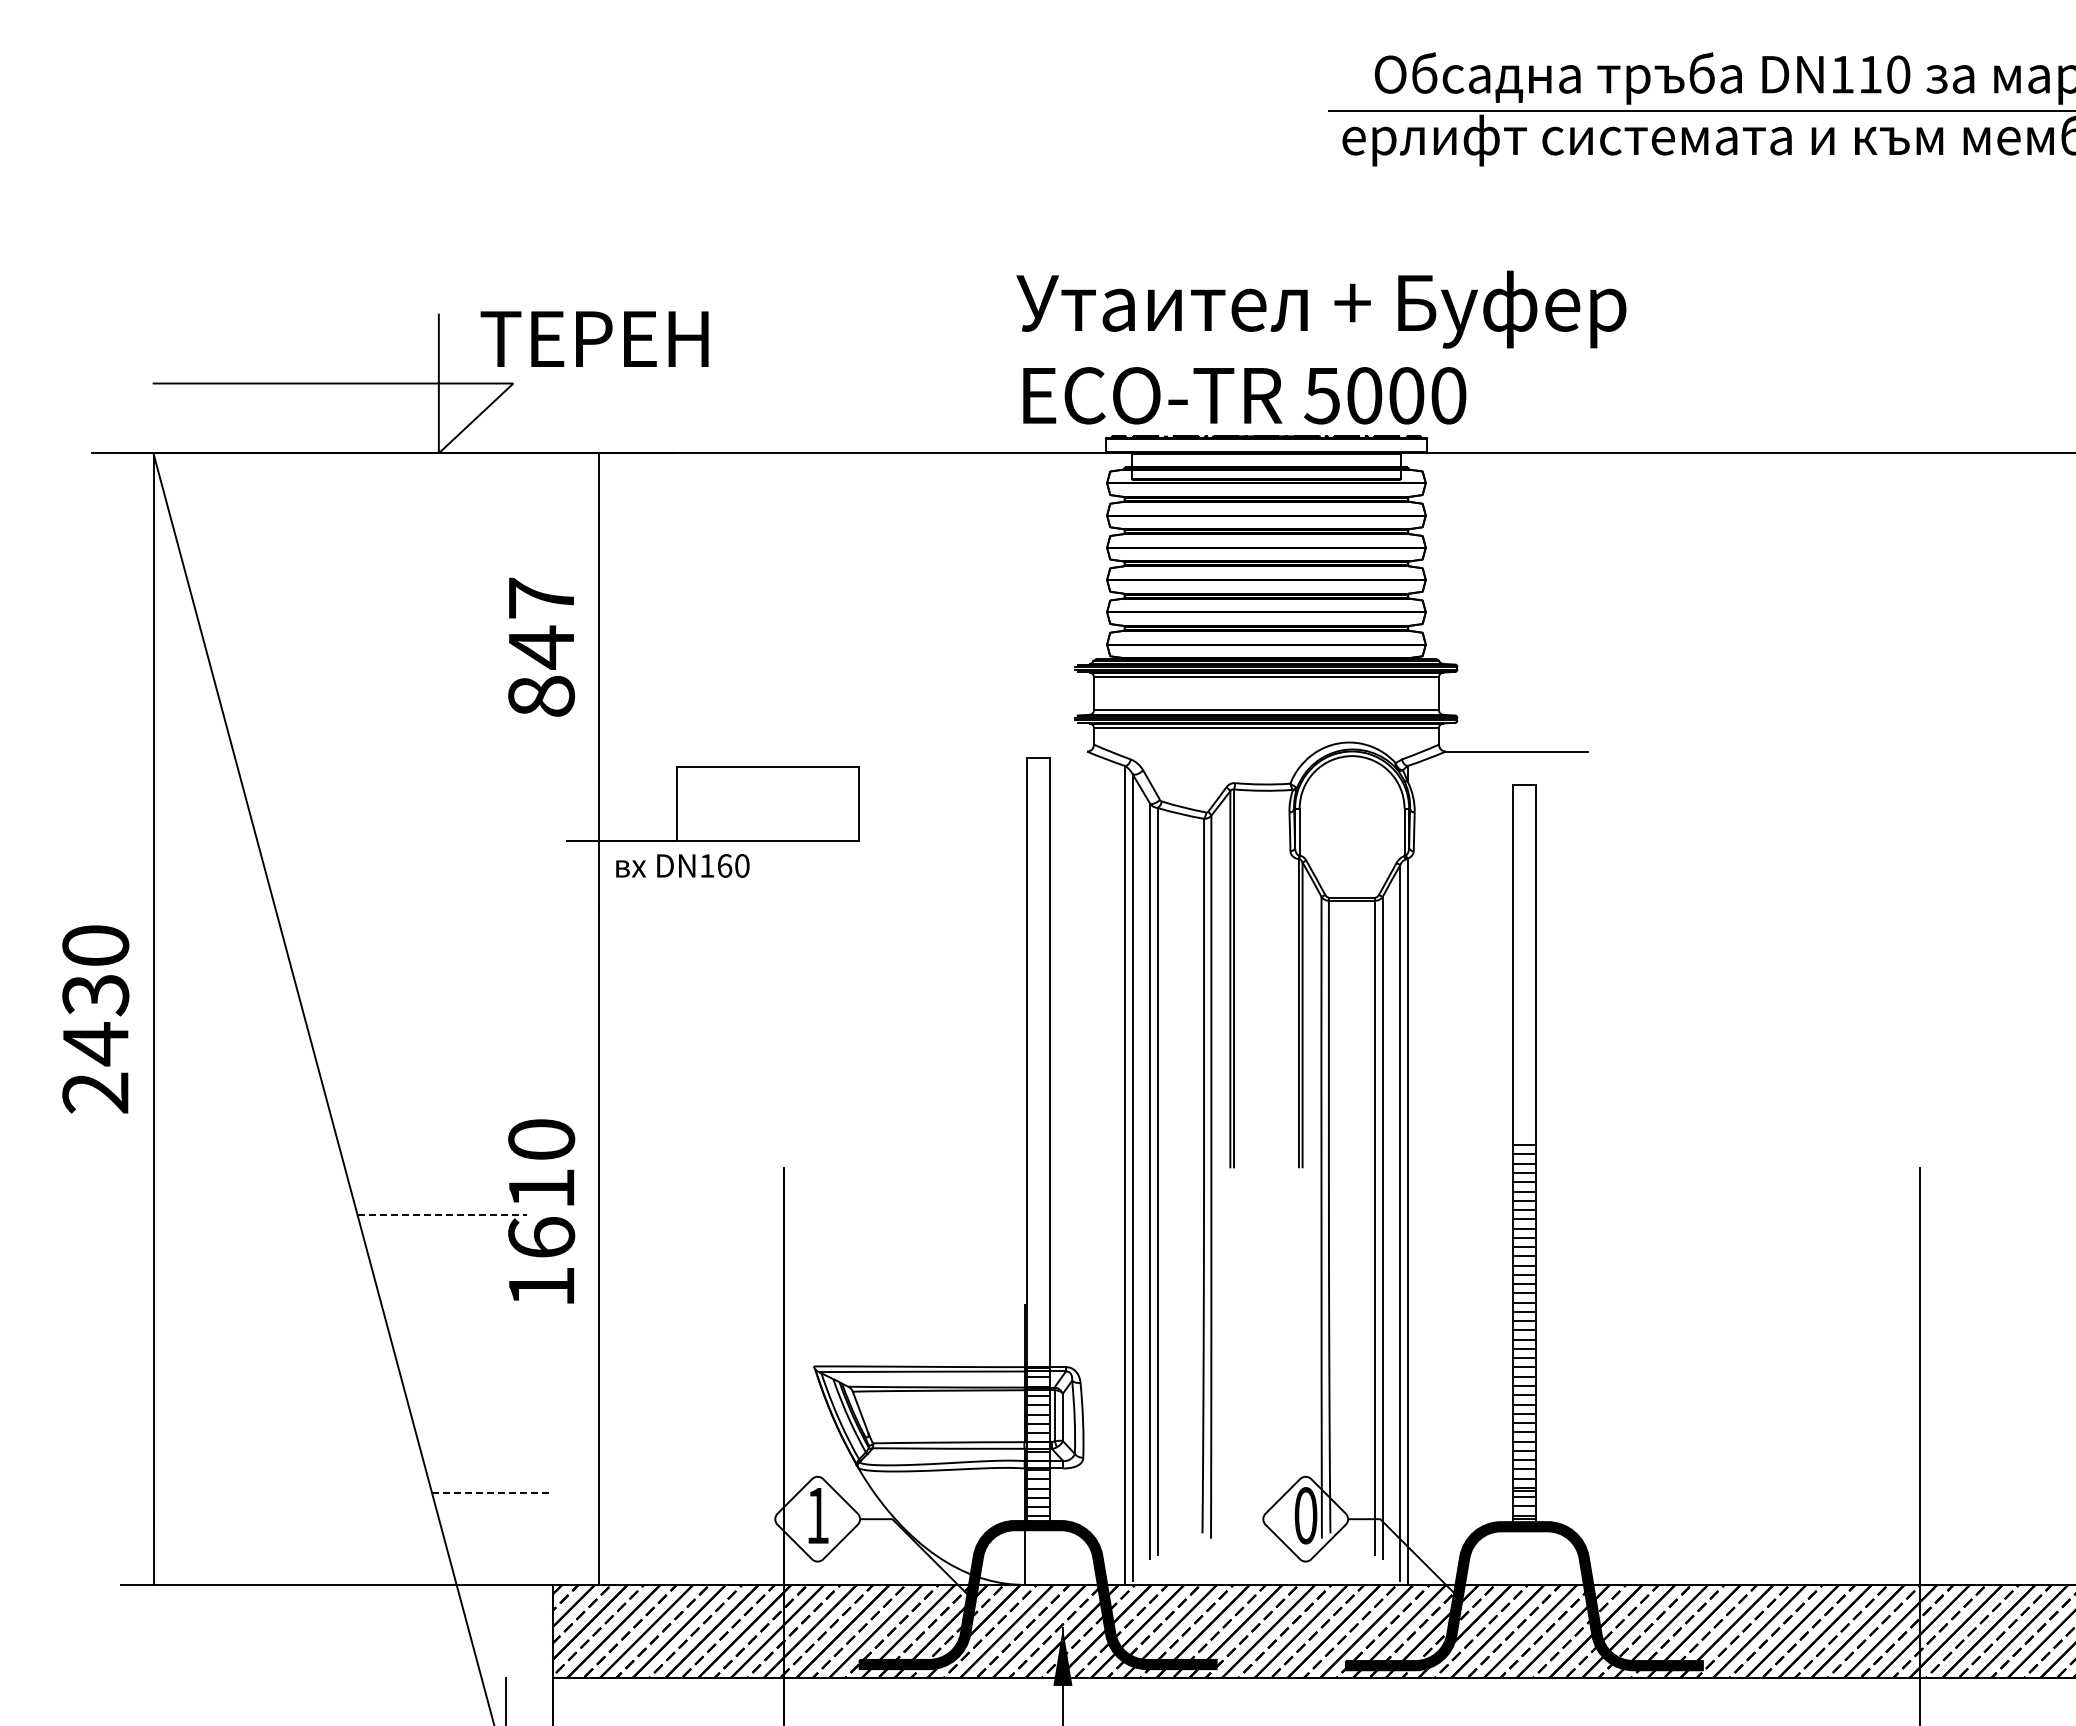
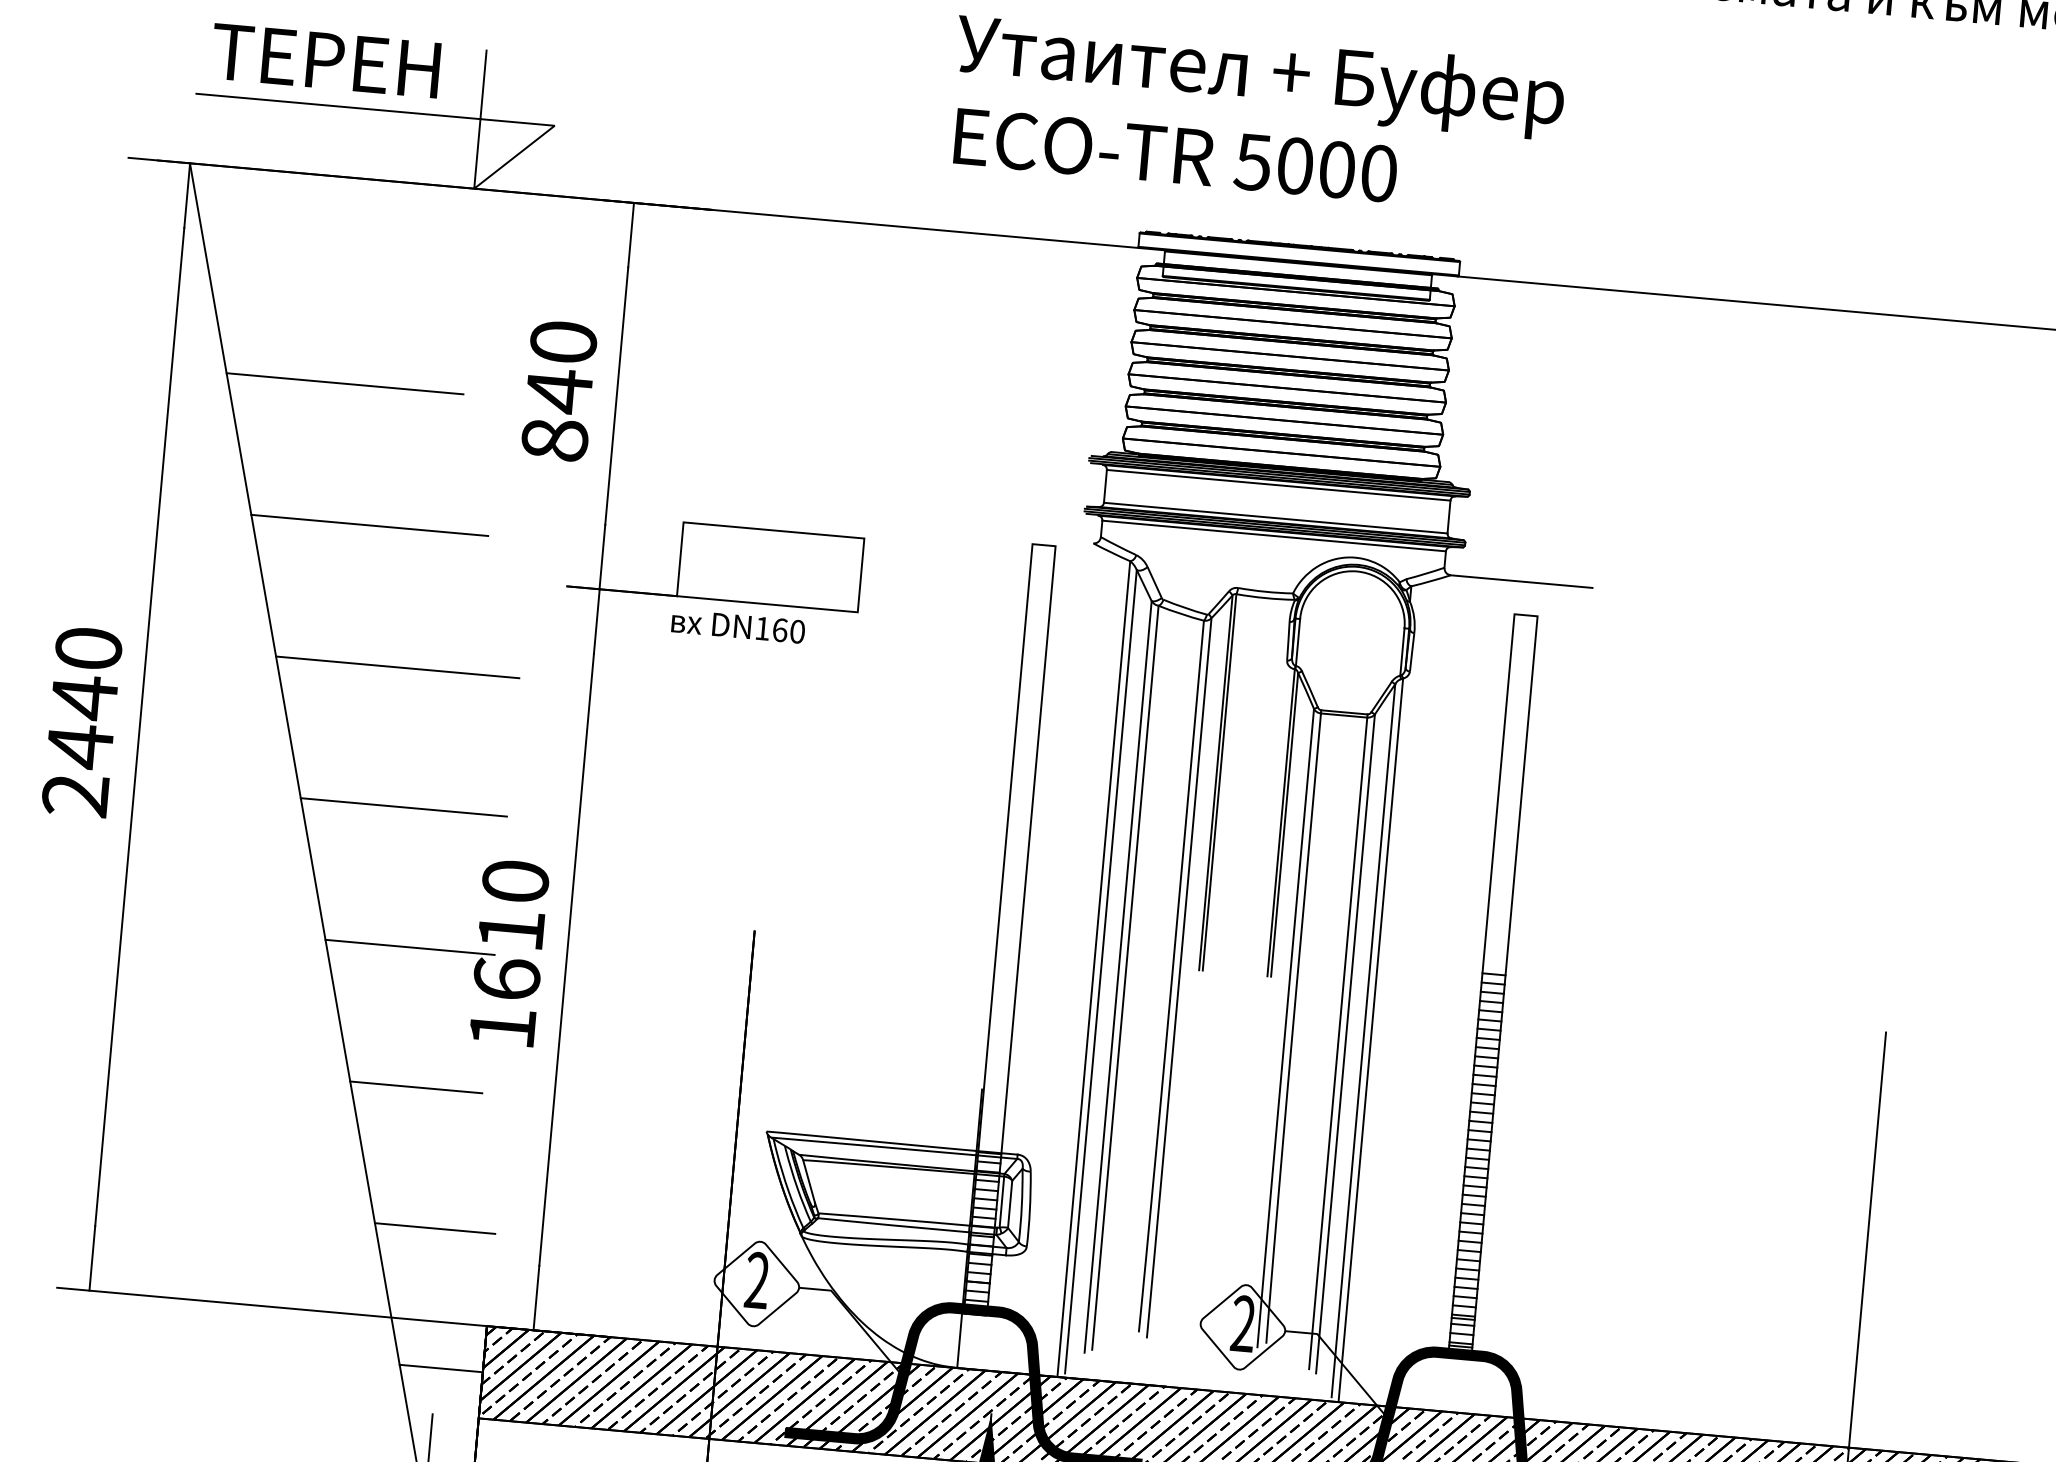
text: (594, 338) -> (325, 60), moved
text: (1321, 347) -> (1256, 114), moved
text: (541, 597) -> (563, 341), 847 -> 840
line: (327, 659) -> (345, 384), added
line: (364, 798) -> (369, 525), added
text: (682, 865) -> (738, 626), moved
line: (405, 936) -> (398, 666), added
text: (95, 995) -> (84, 698), 2430 -> 2440
line: (423, 1075) -> (403, 807), added
line: (442, 1214) -> (410, 947), dashed -> solid
line: (460, 1353) -> (415, 1087), added
line: (492, 1492) -> (435, 1228), dashed -> solid
text: (817, 1515) -> (756, 1280), 1 -> 2
text: (1305, 1515) -> (1243, 1323), 0 -> 2
line: (510, 1631) -> (440, 1368), added

